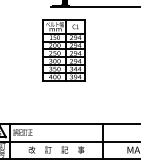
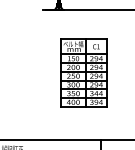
part: (63, 50) -> (82, 72), moved

